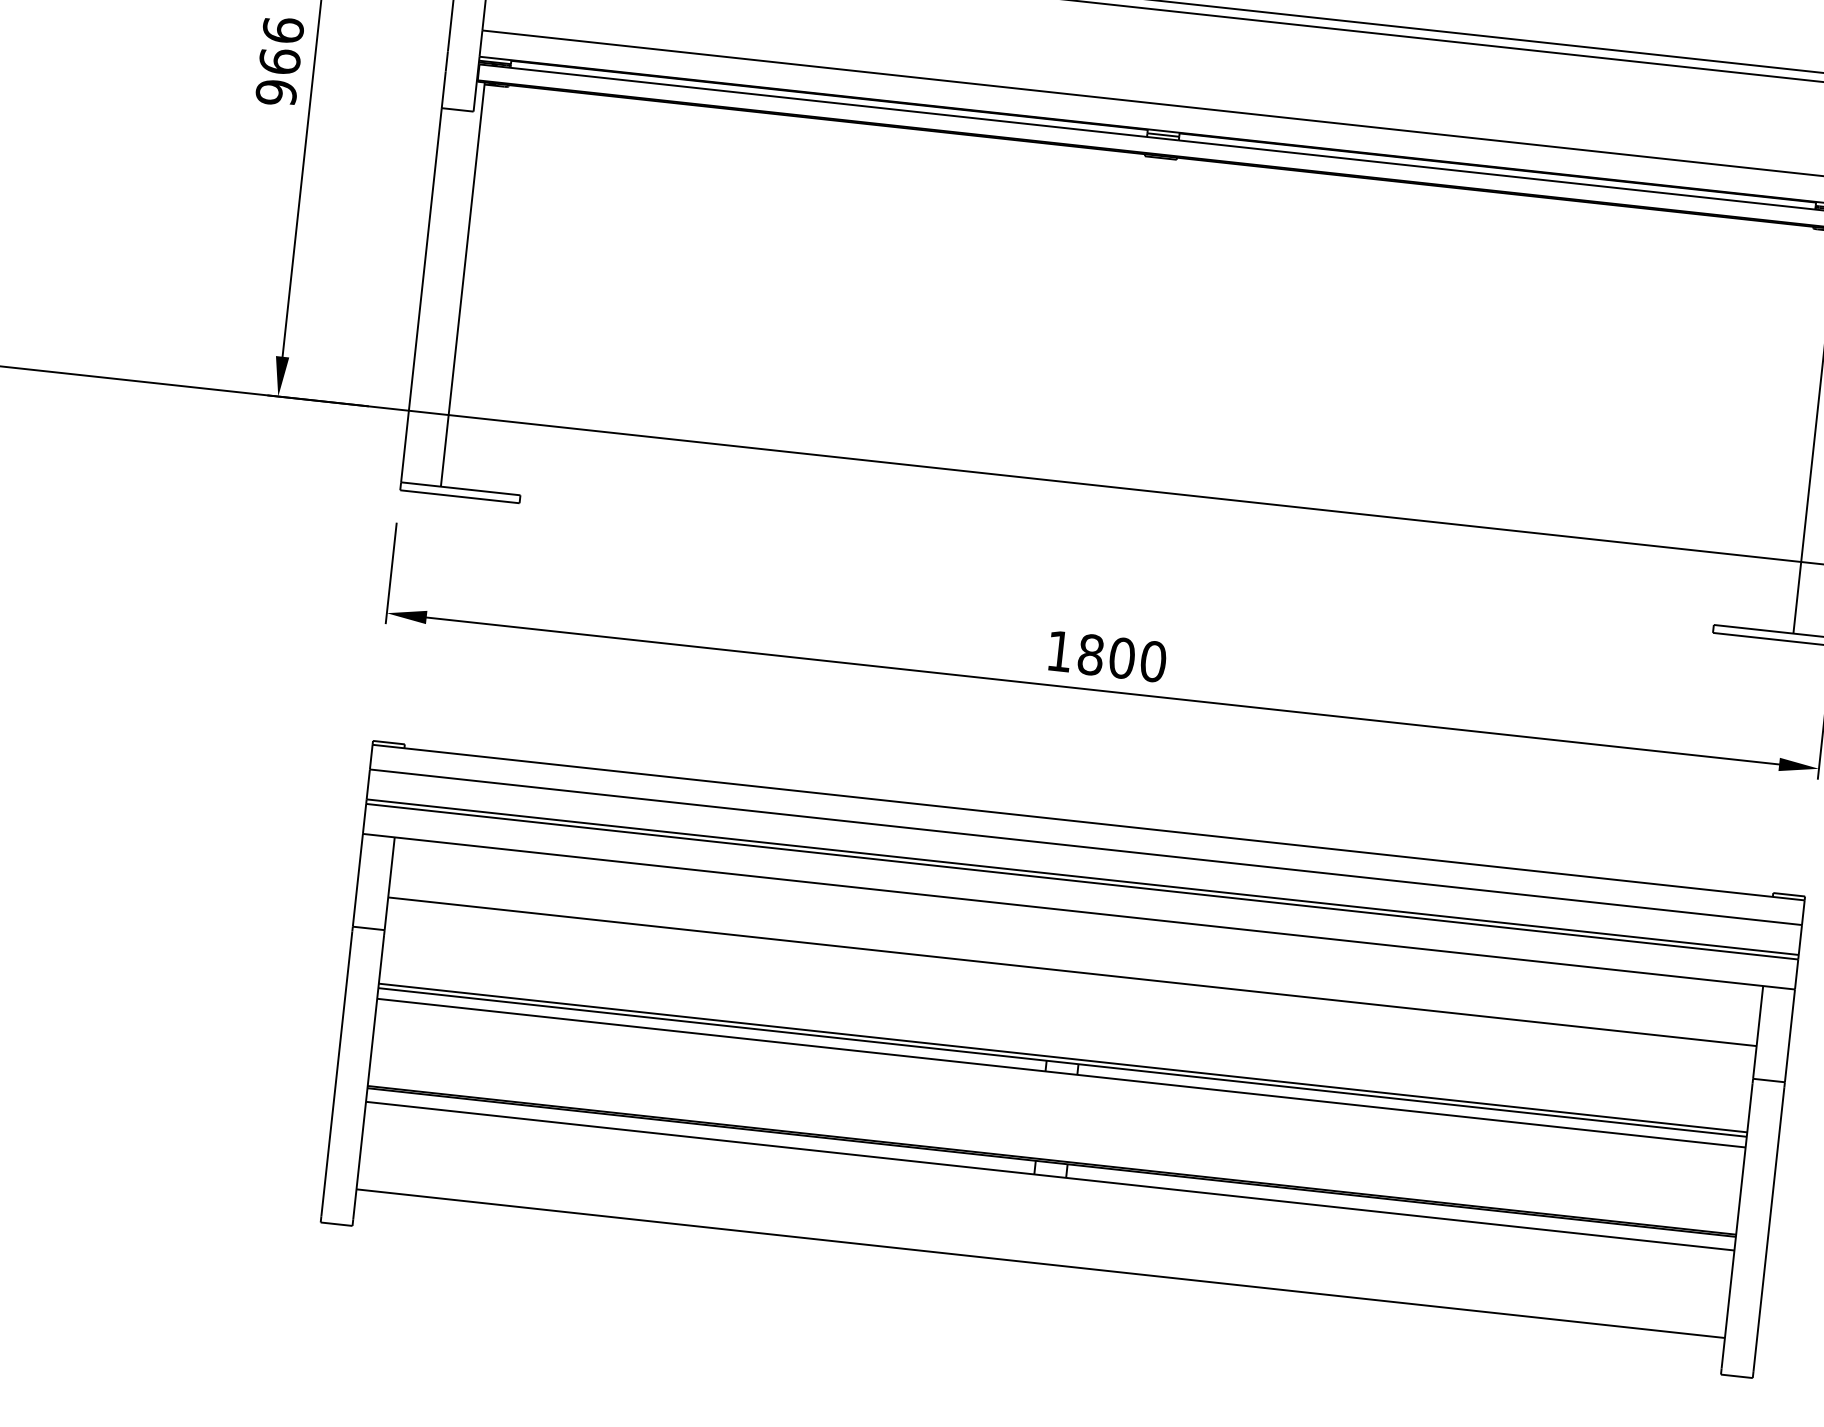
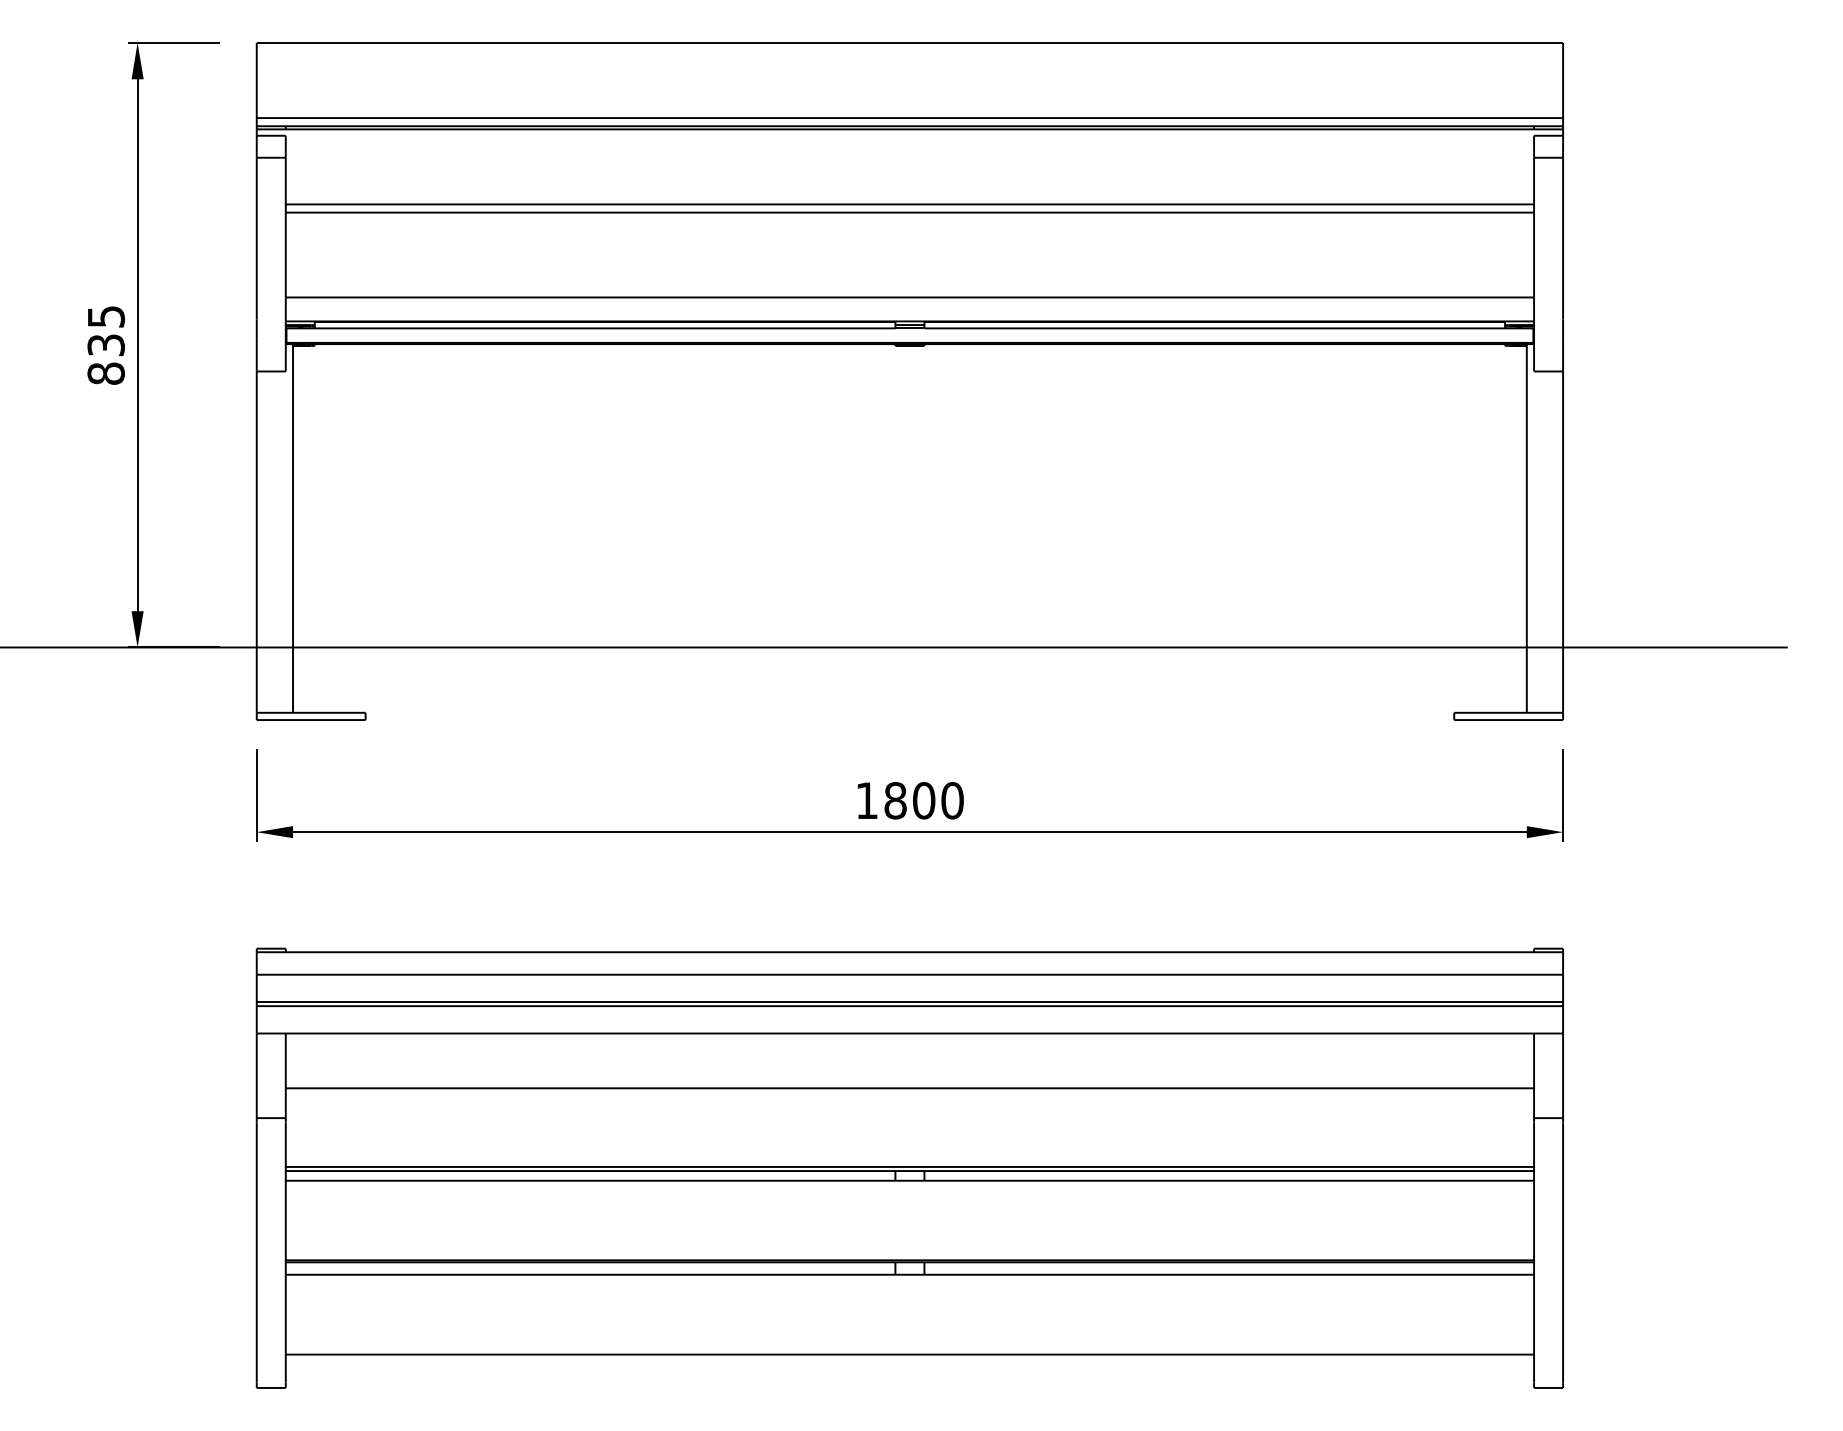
text: (279, 61) -> (105, 345), 966 -> 835

